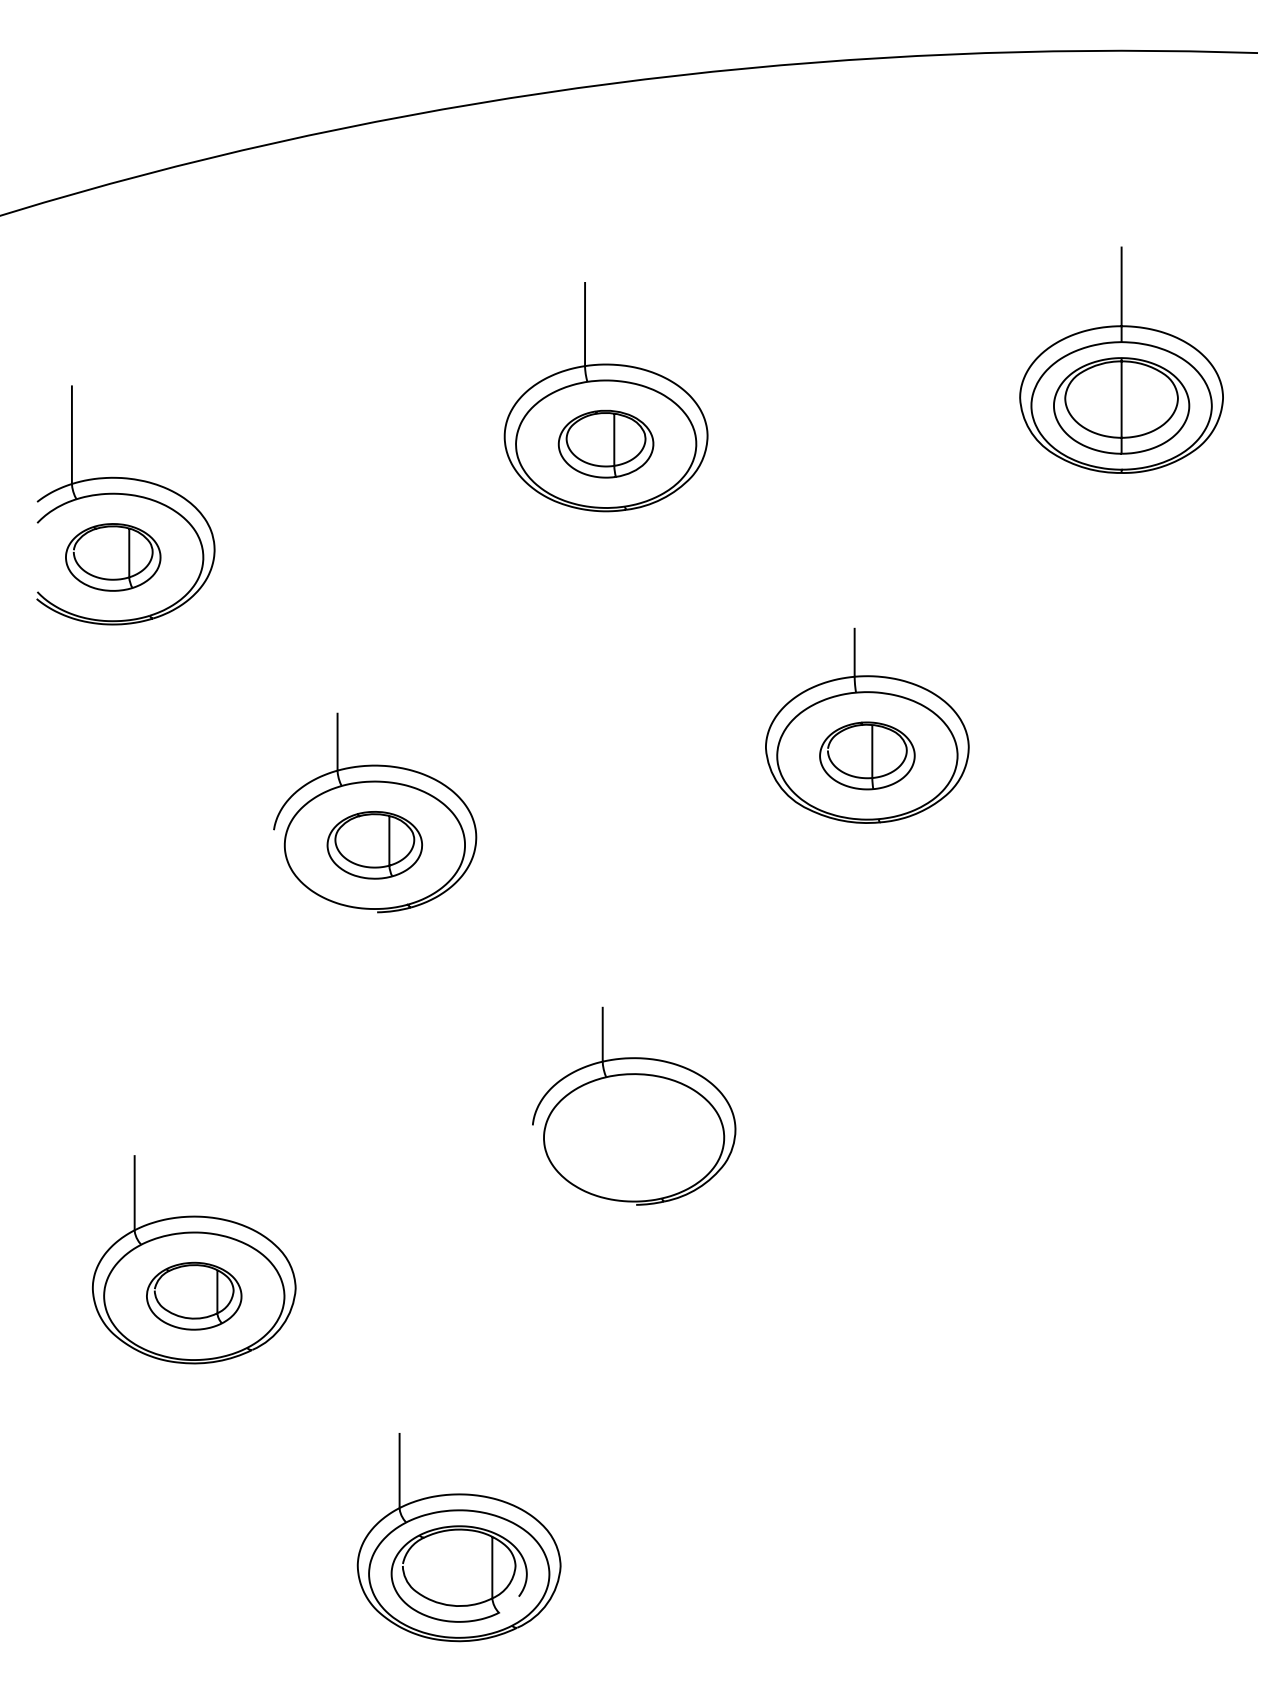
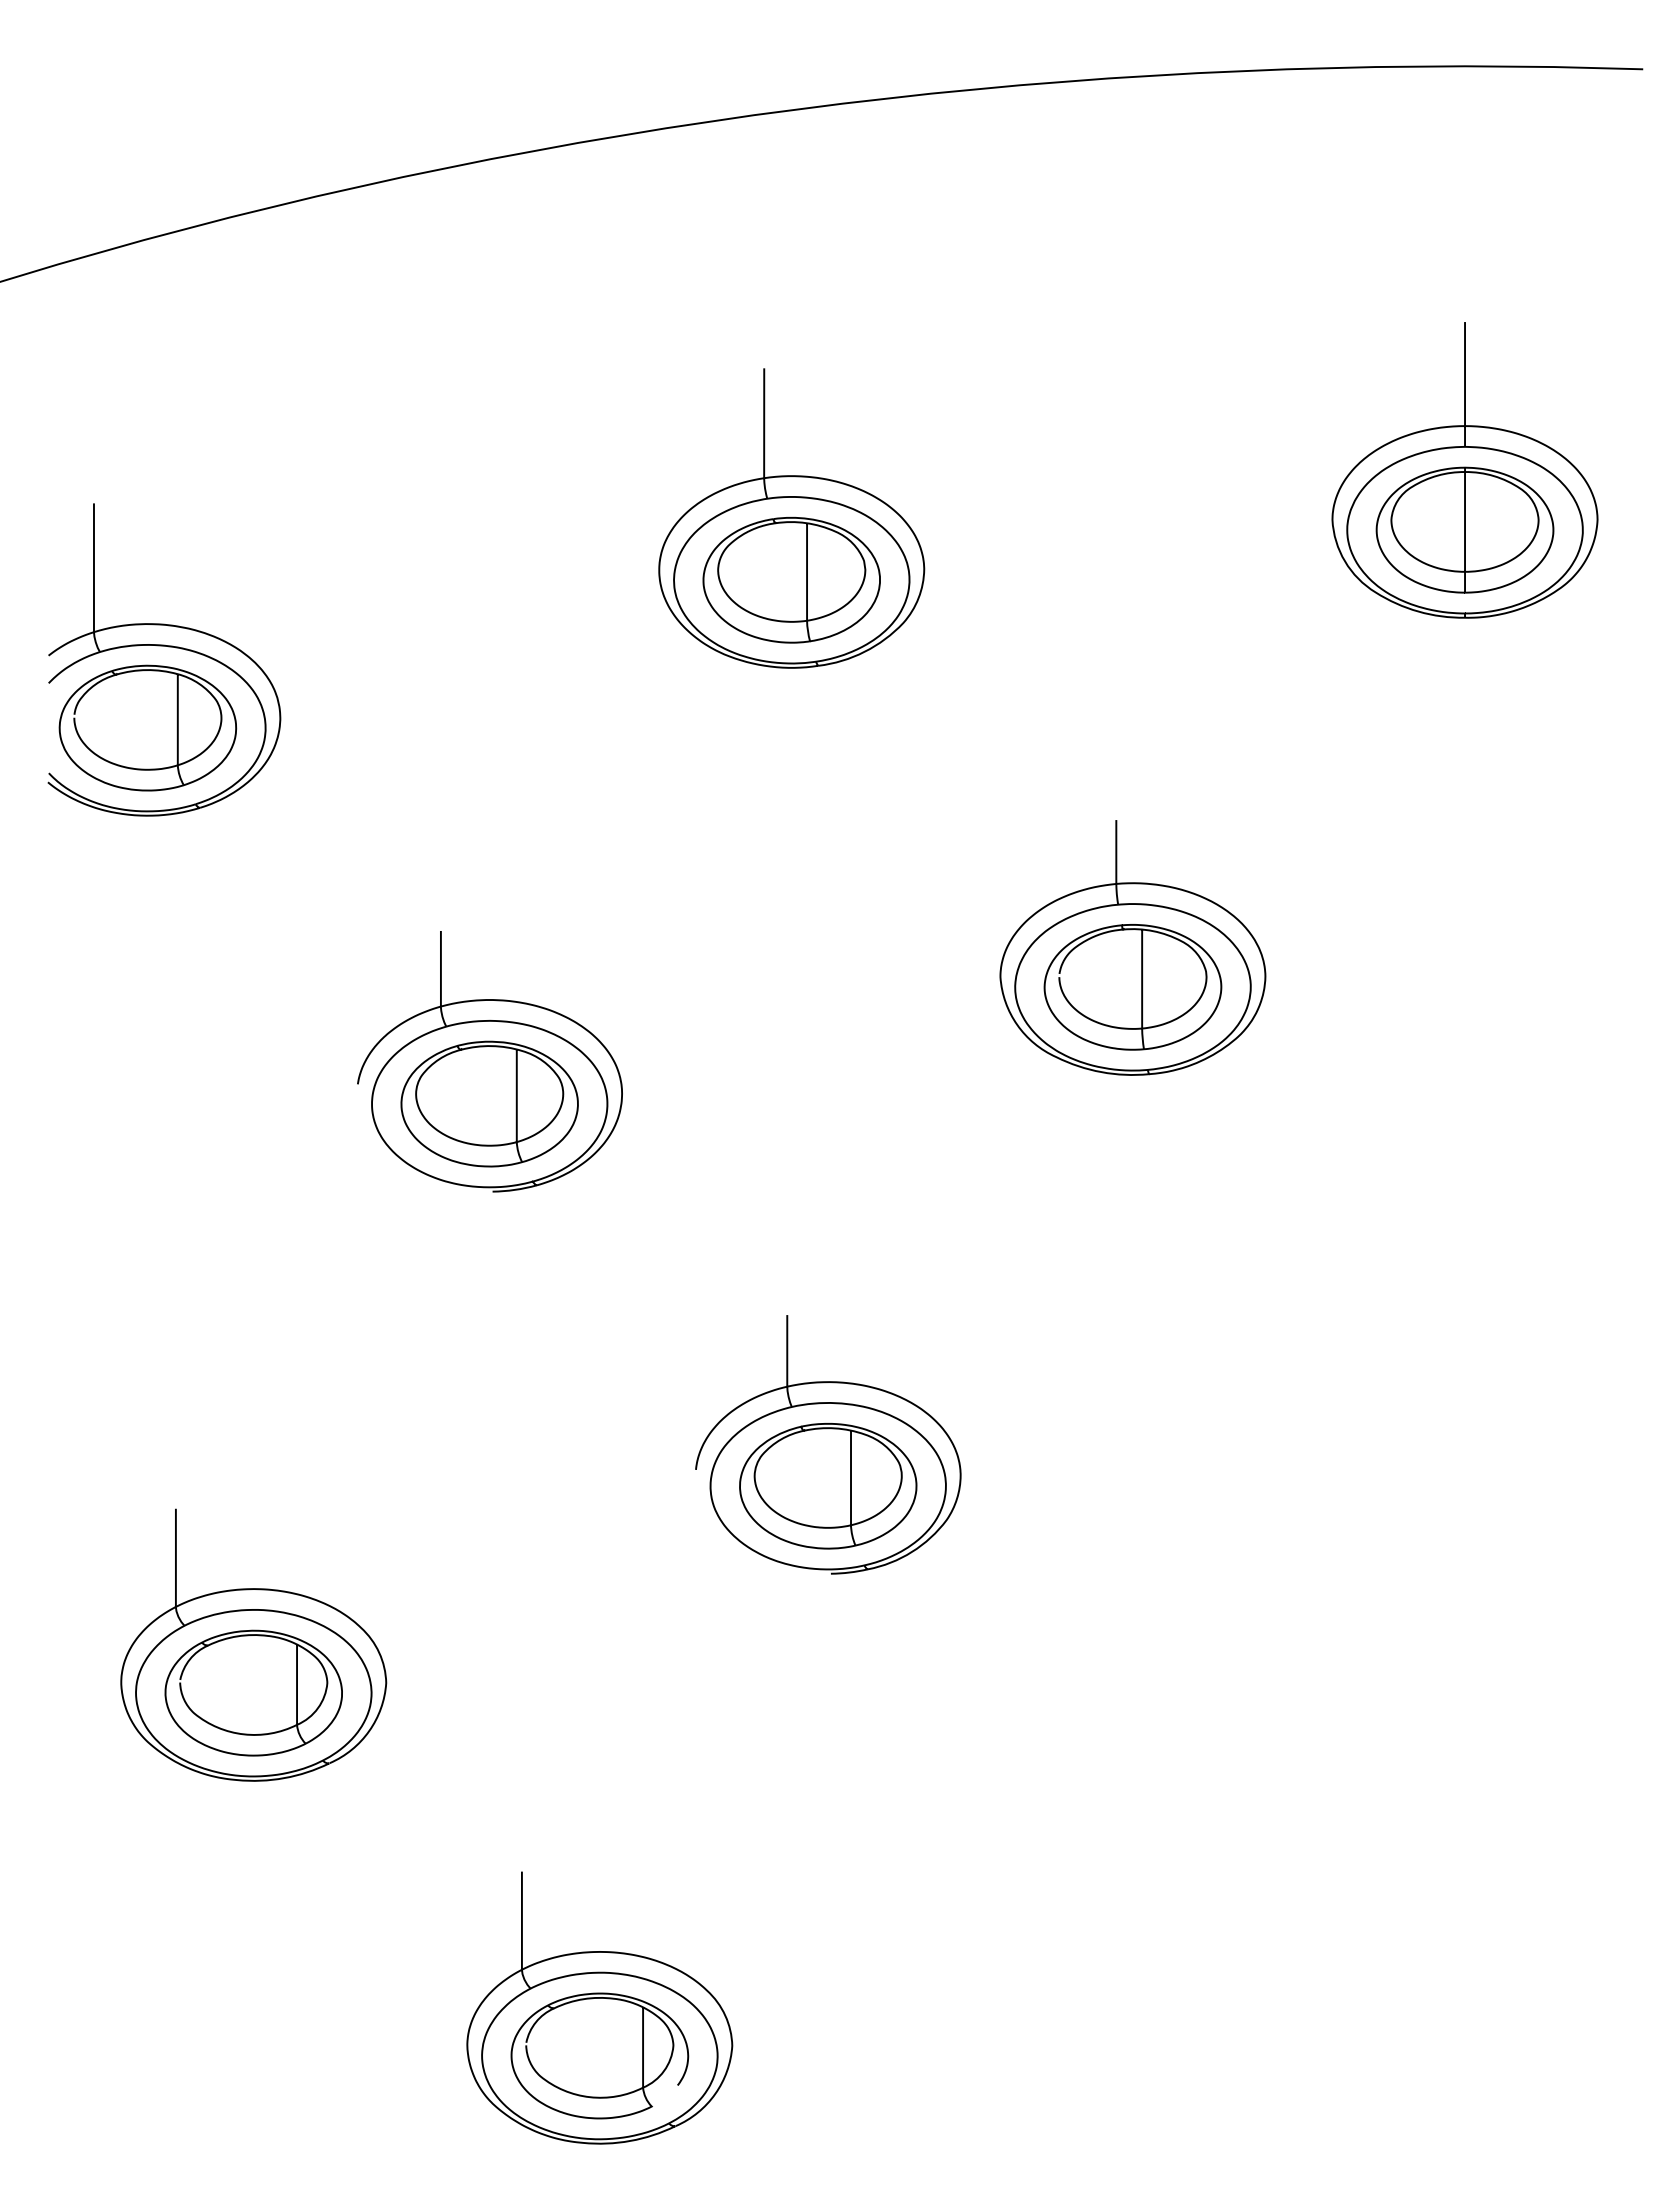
part: (605, 443) -> (791, 579), size x1.43
part: (112, 556) -> (147, 727), size x1.43
part: (867, 756) -> (1132, 987), size x1.43
part: (374, 844) -> (489, 1103), size x1.43
part: (634, 1138) -> (828, 1486), added
part: (194, 1295) -> (253, 1692), size x1.43

